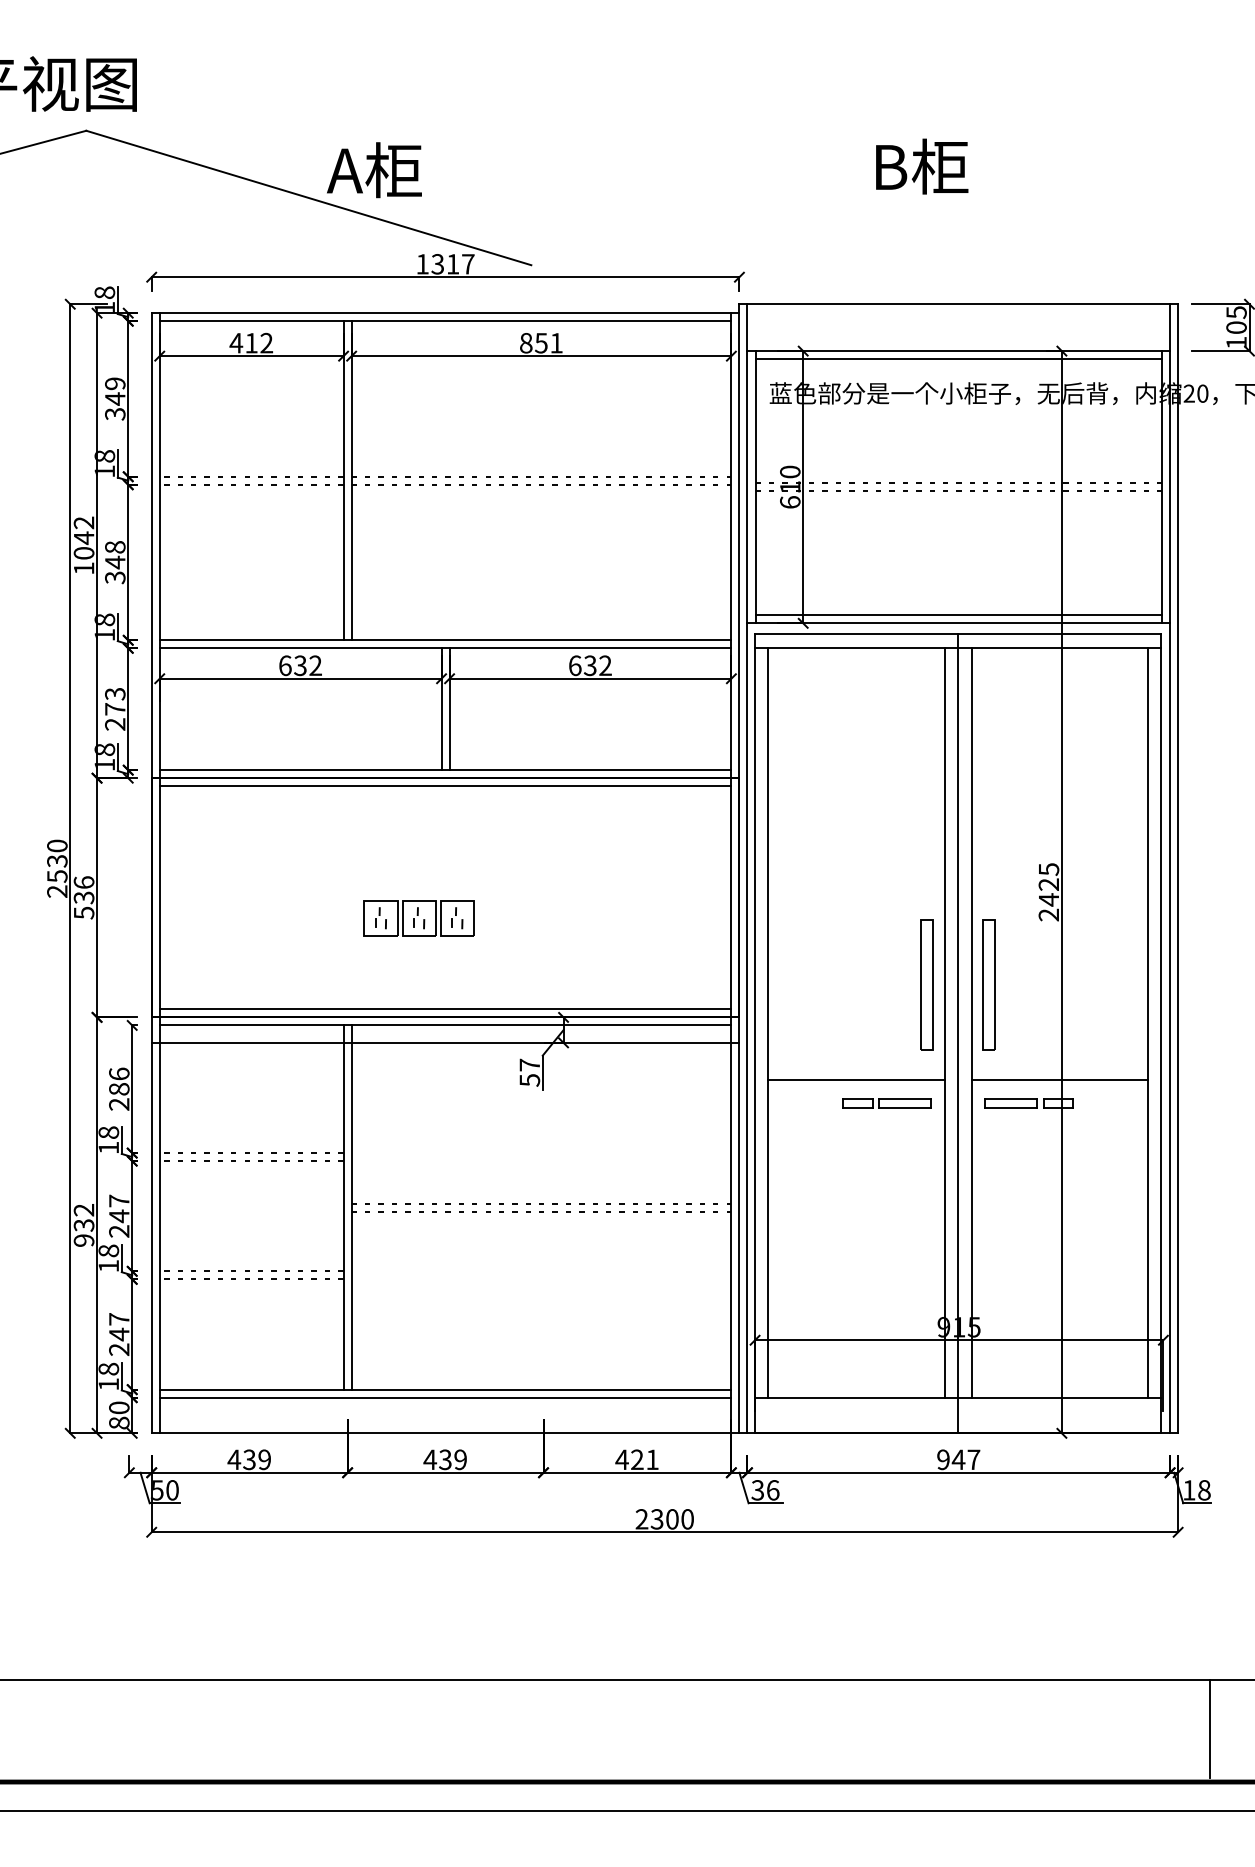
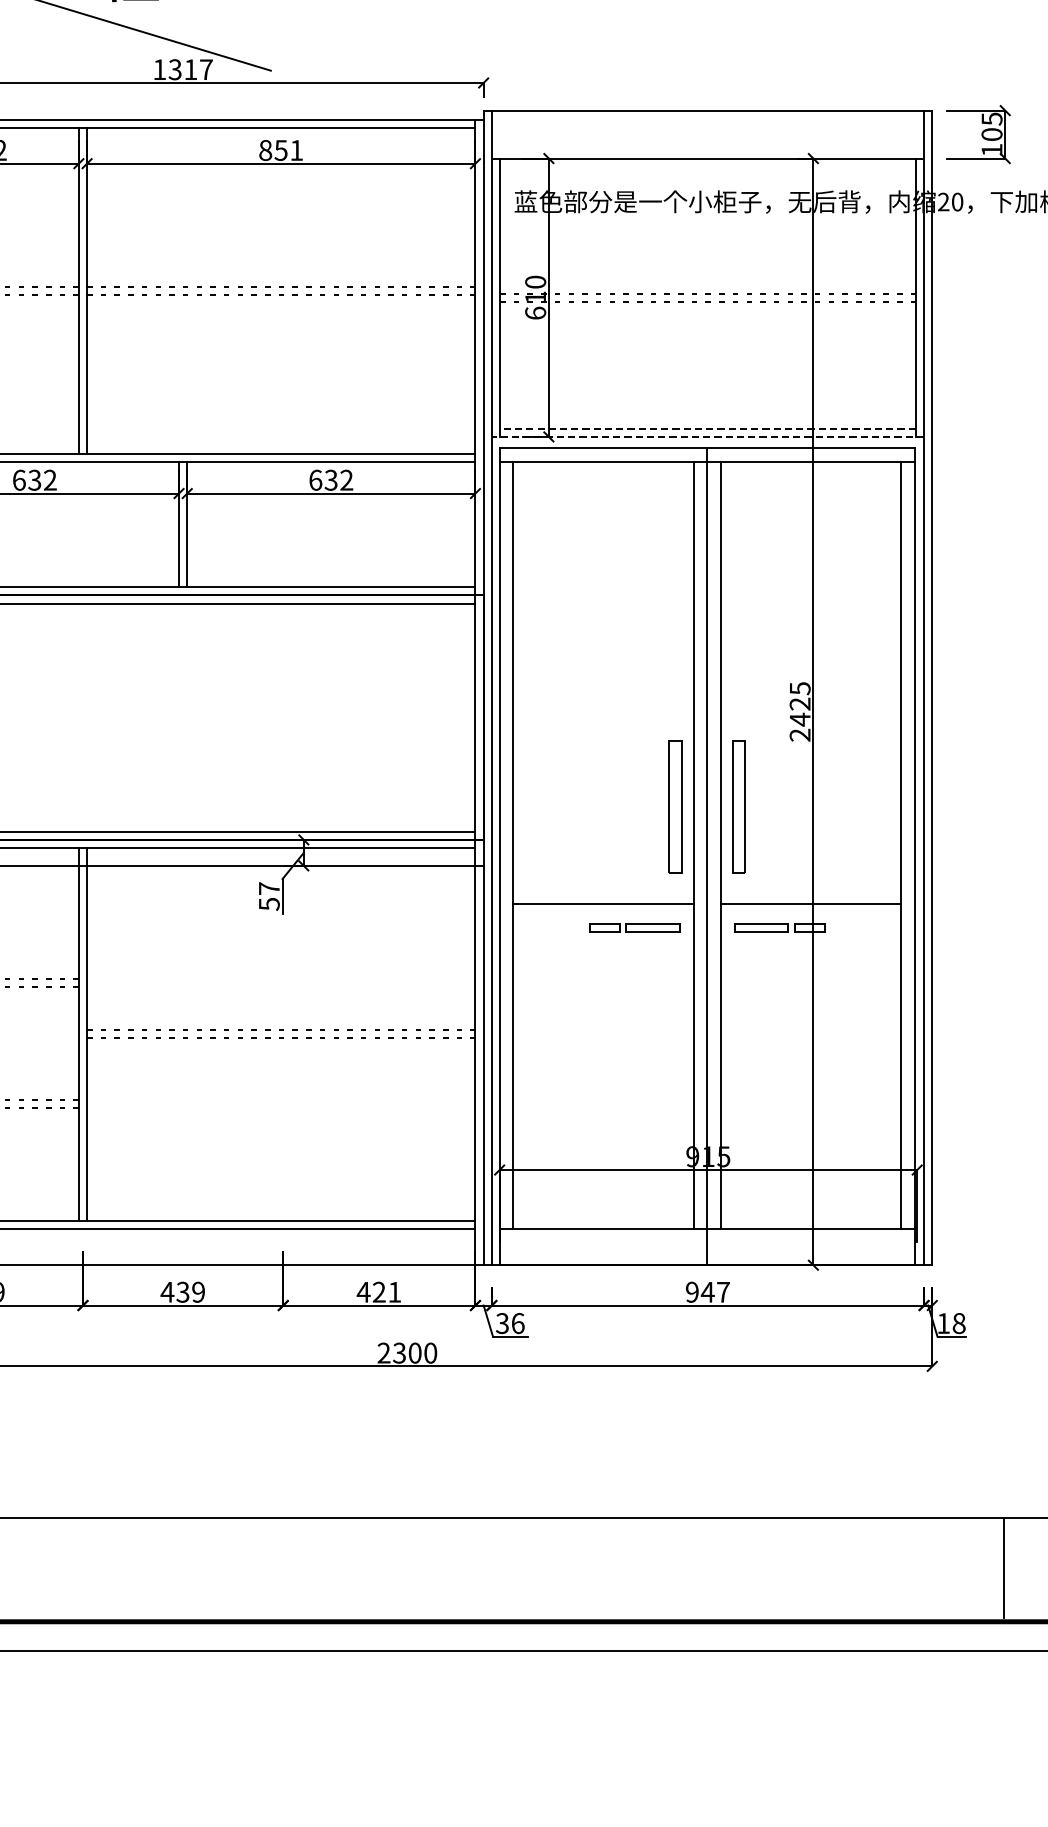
line: (958, 359) -> (707, 167), removed
line: (958, 615) -> (707, 428), solid -> dashed
line: (958, 623) -> (707, 437), solid -> dashed
part: (418, 918) -> (155, 738), removed
line: (1209, 1728) -> (1004, 1567), moved

